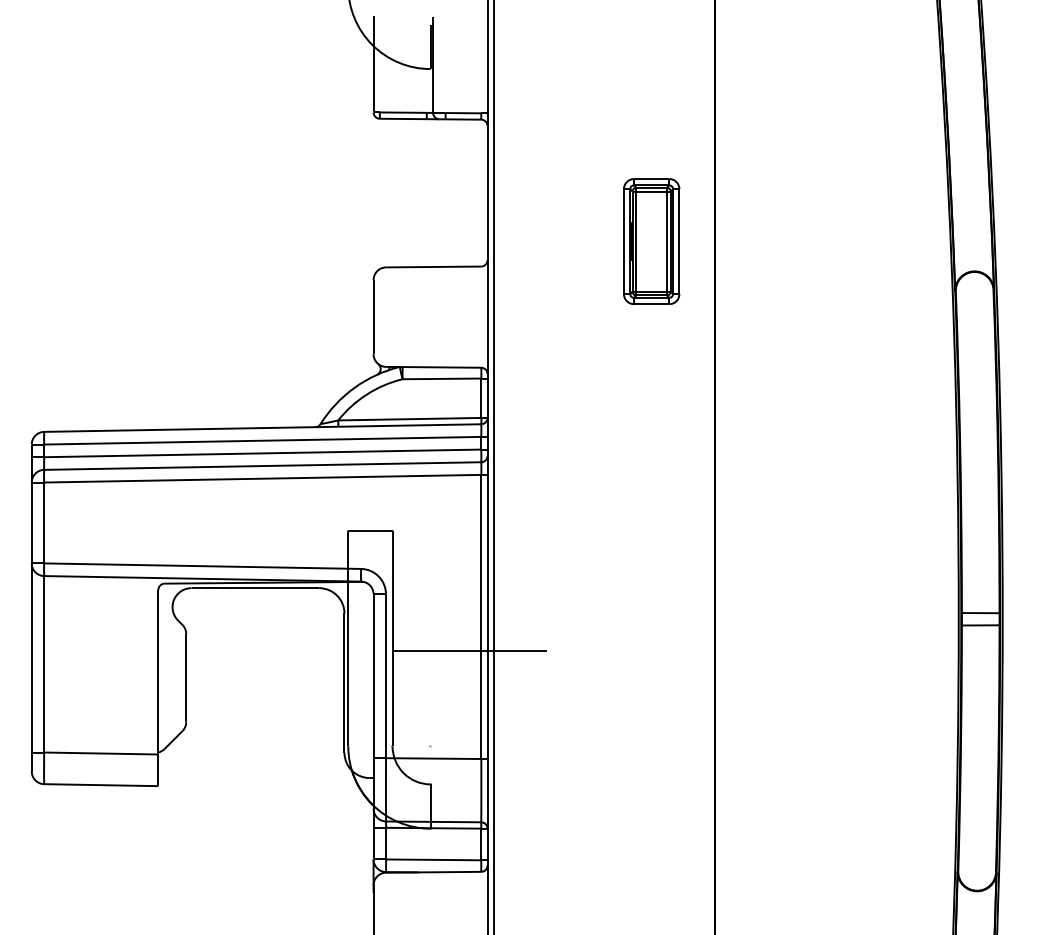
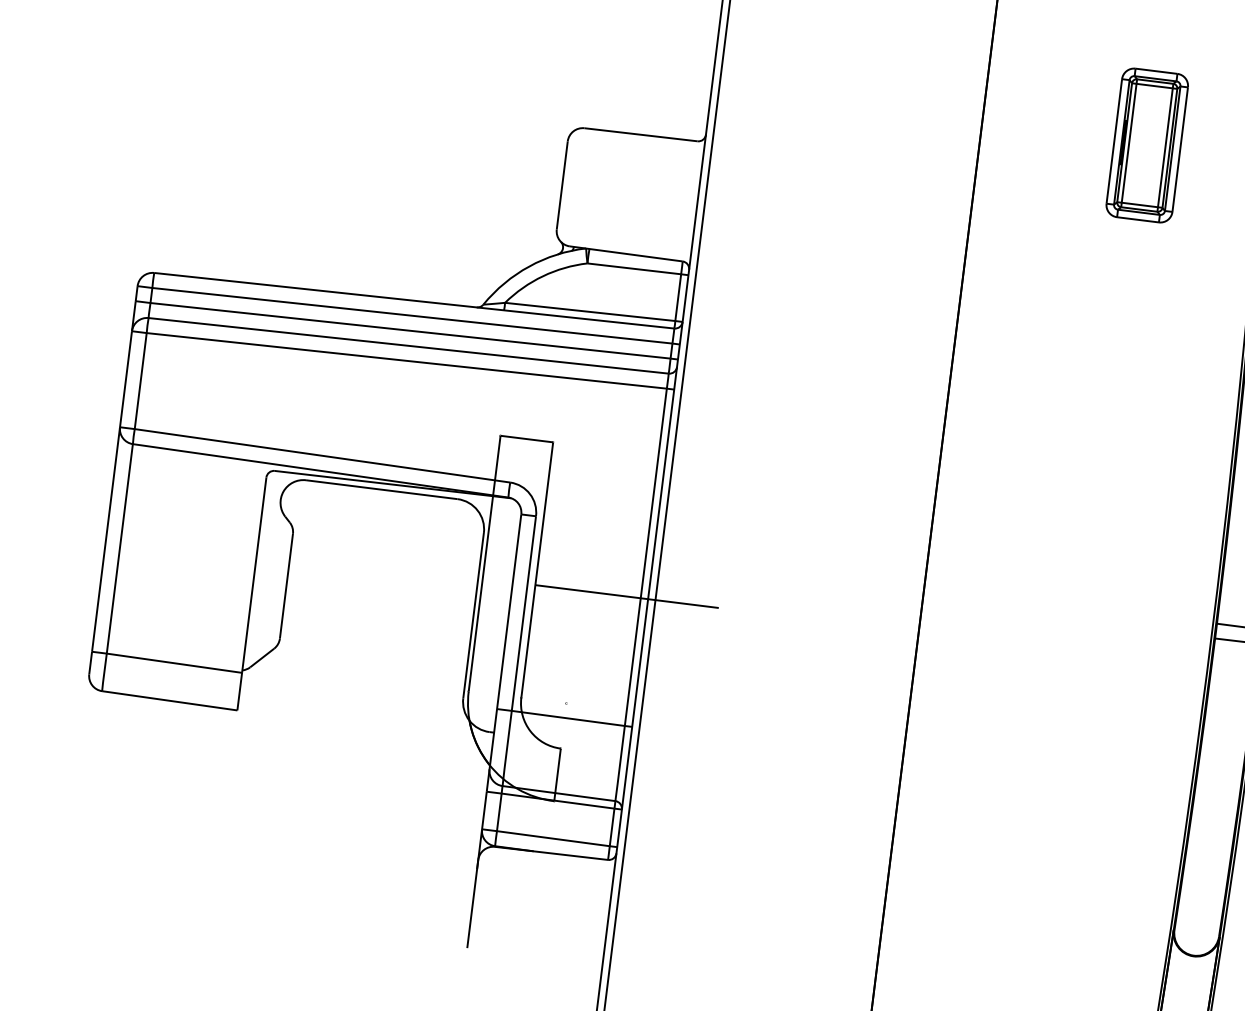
part: (651, 241) -> (1147, 145), moved

